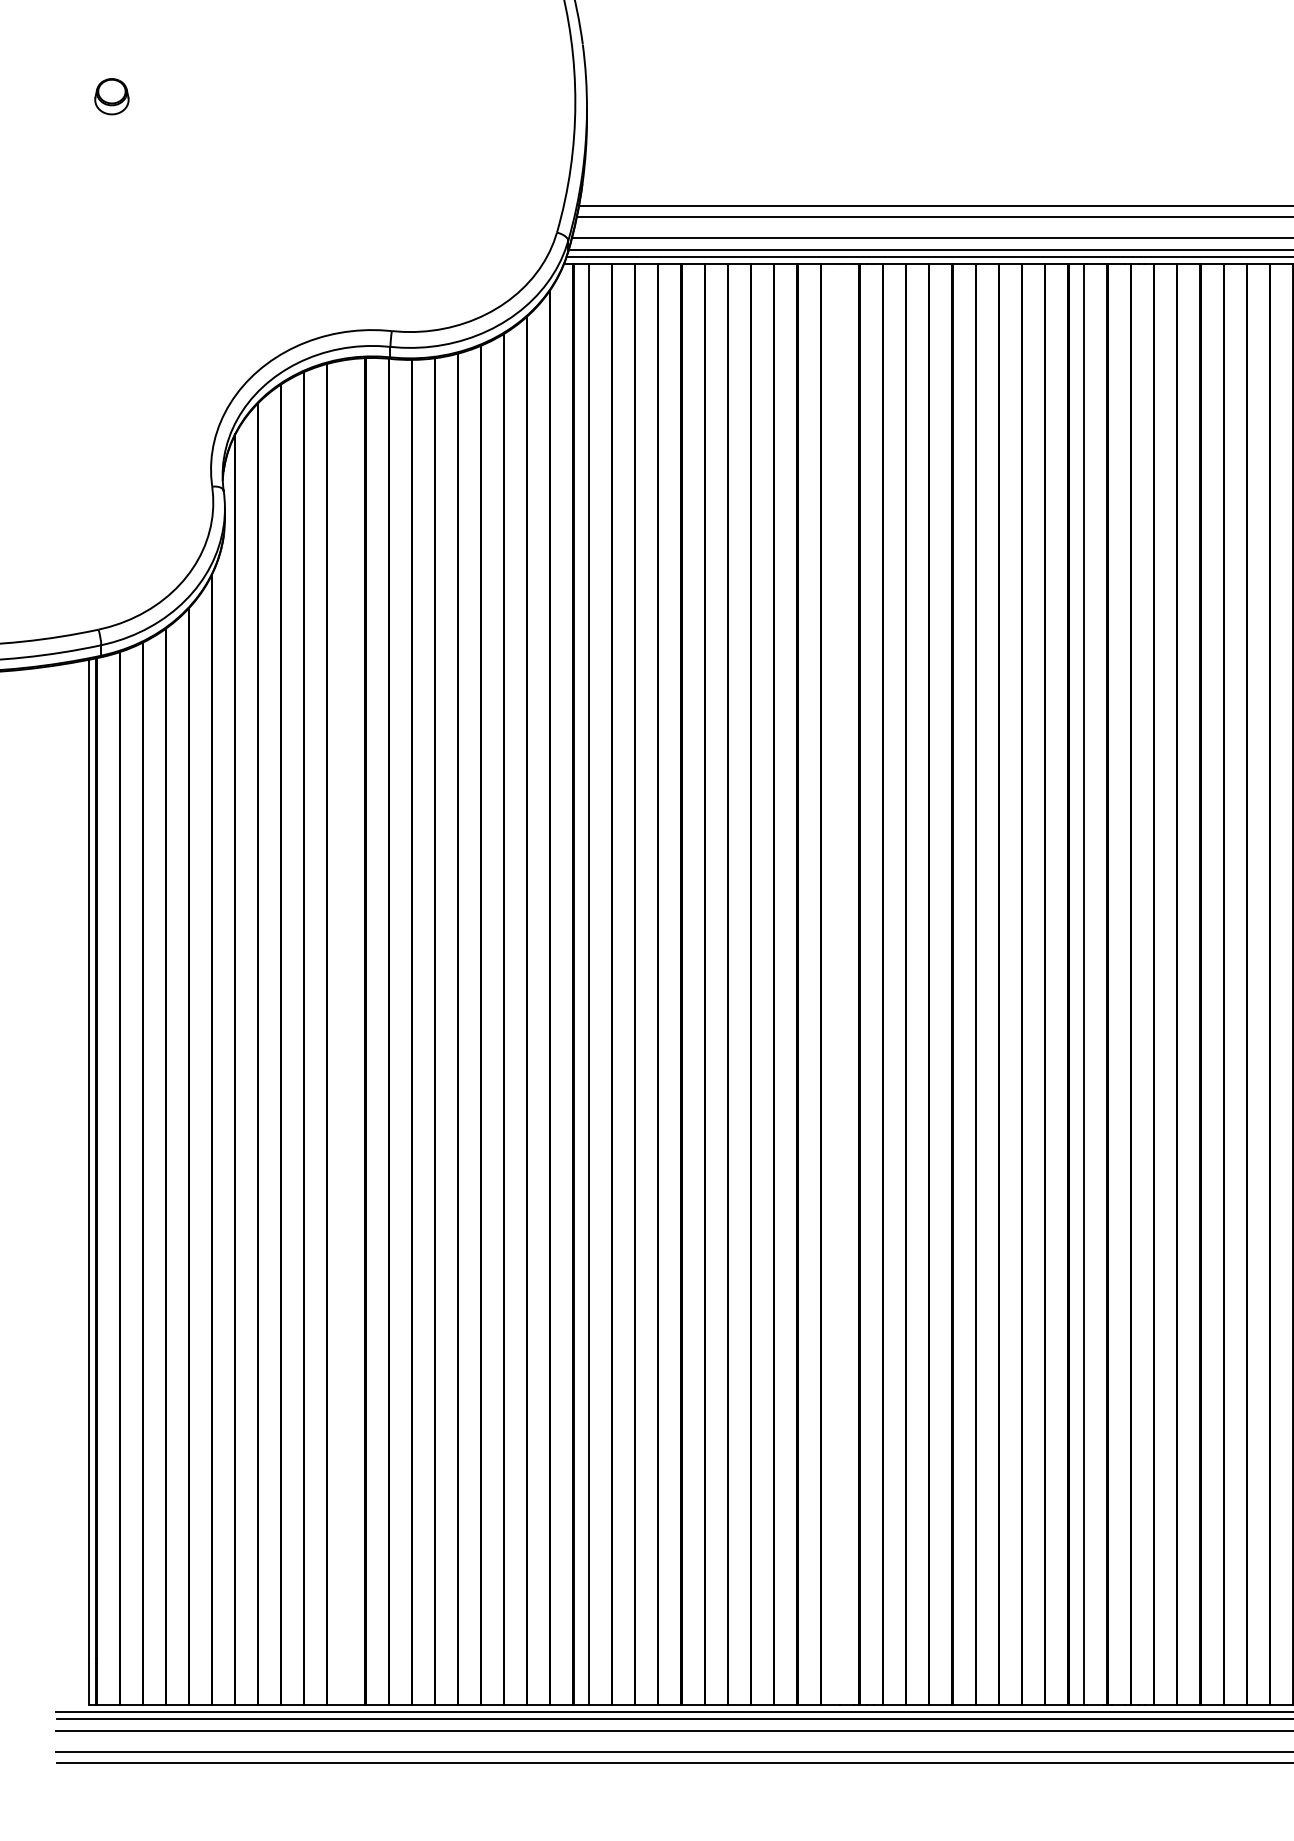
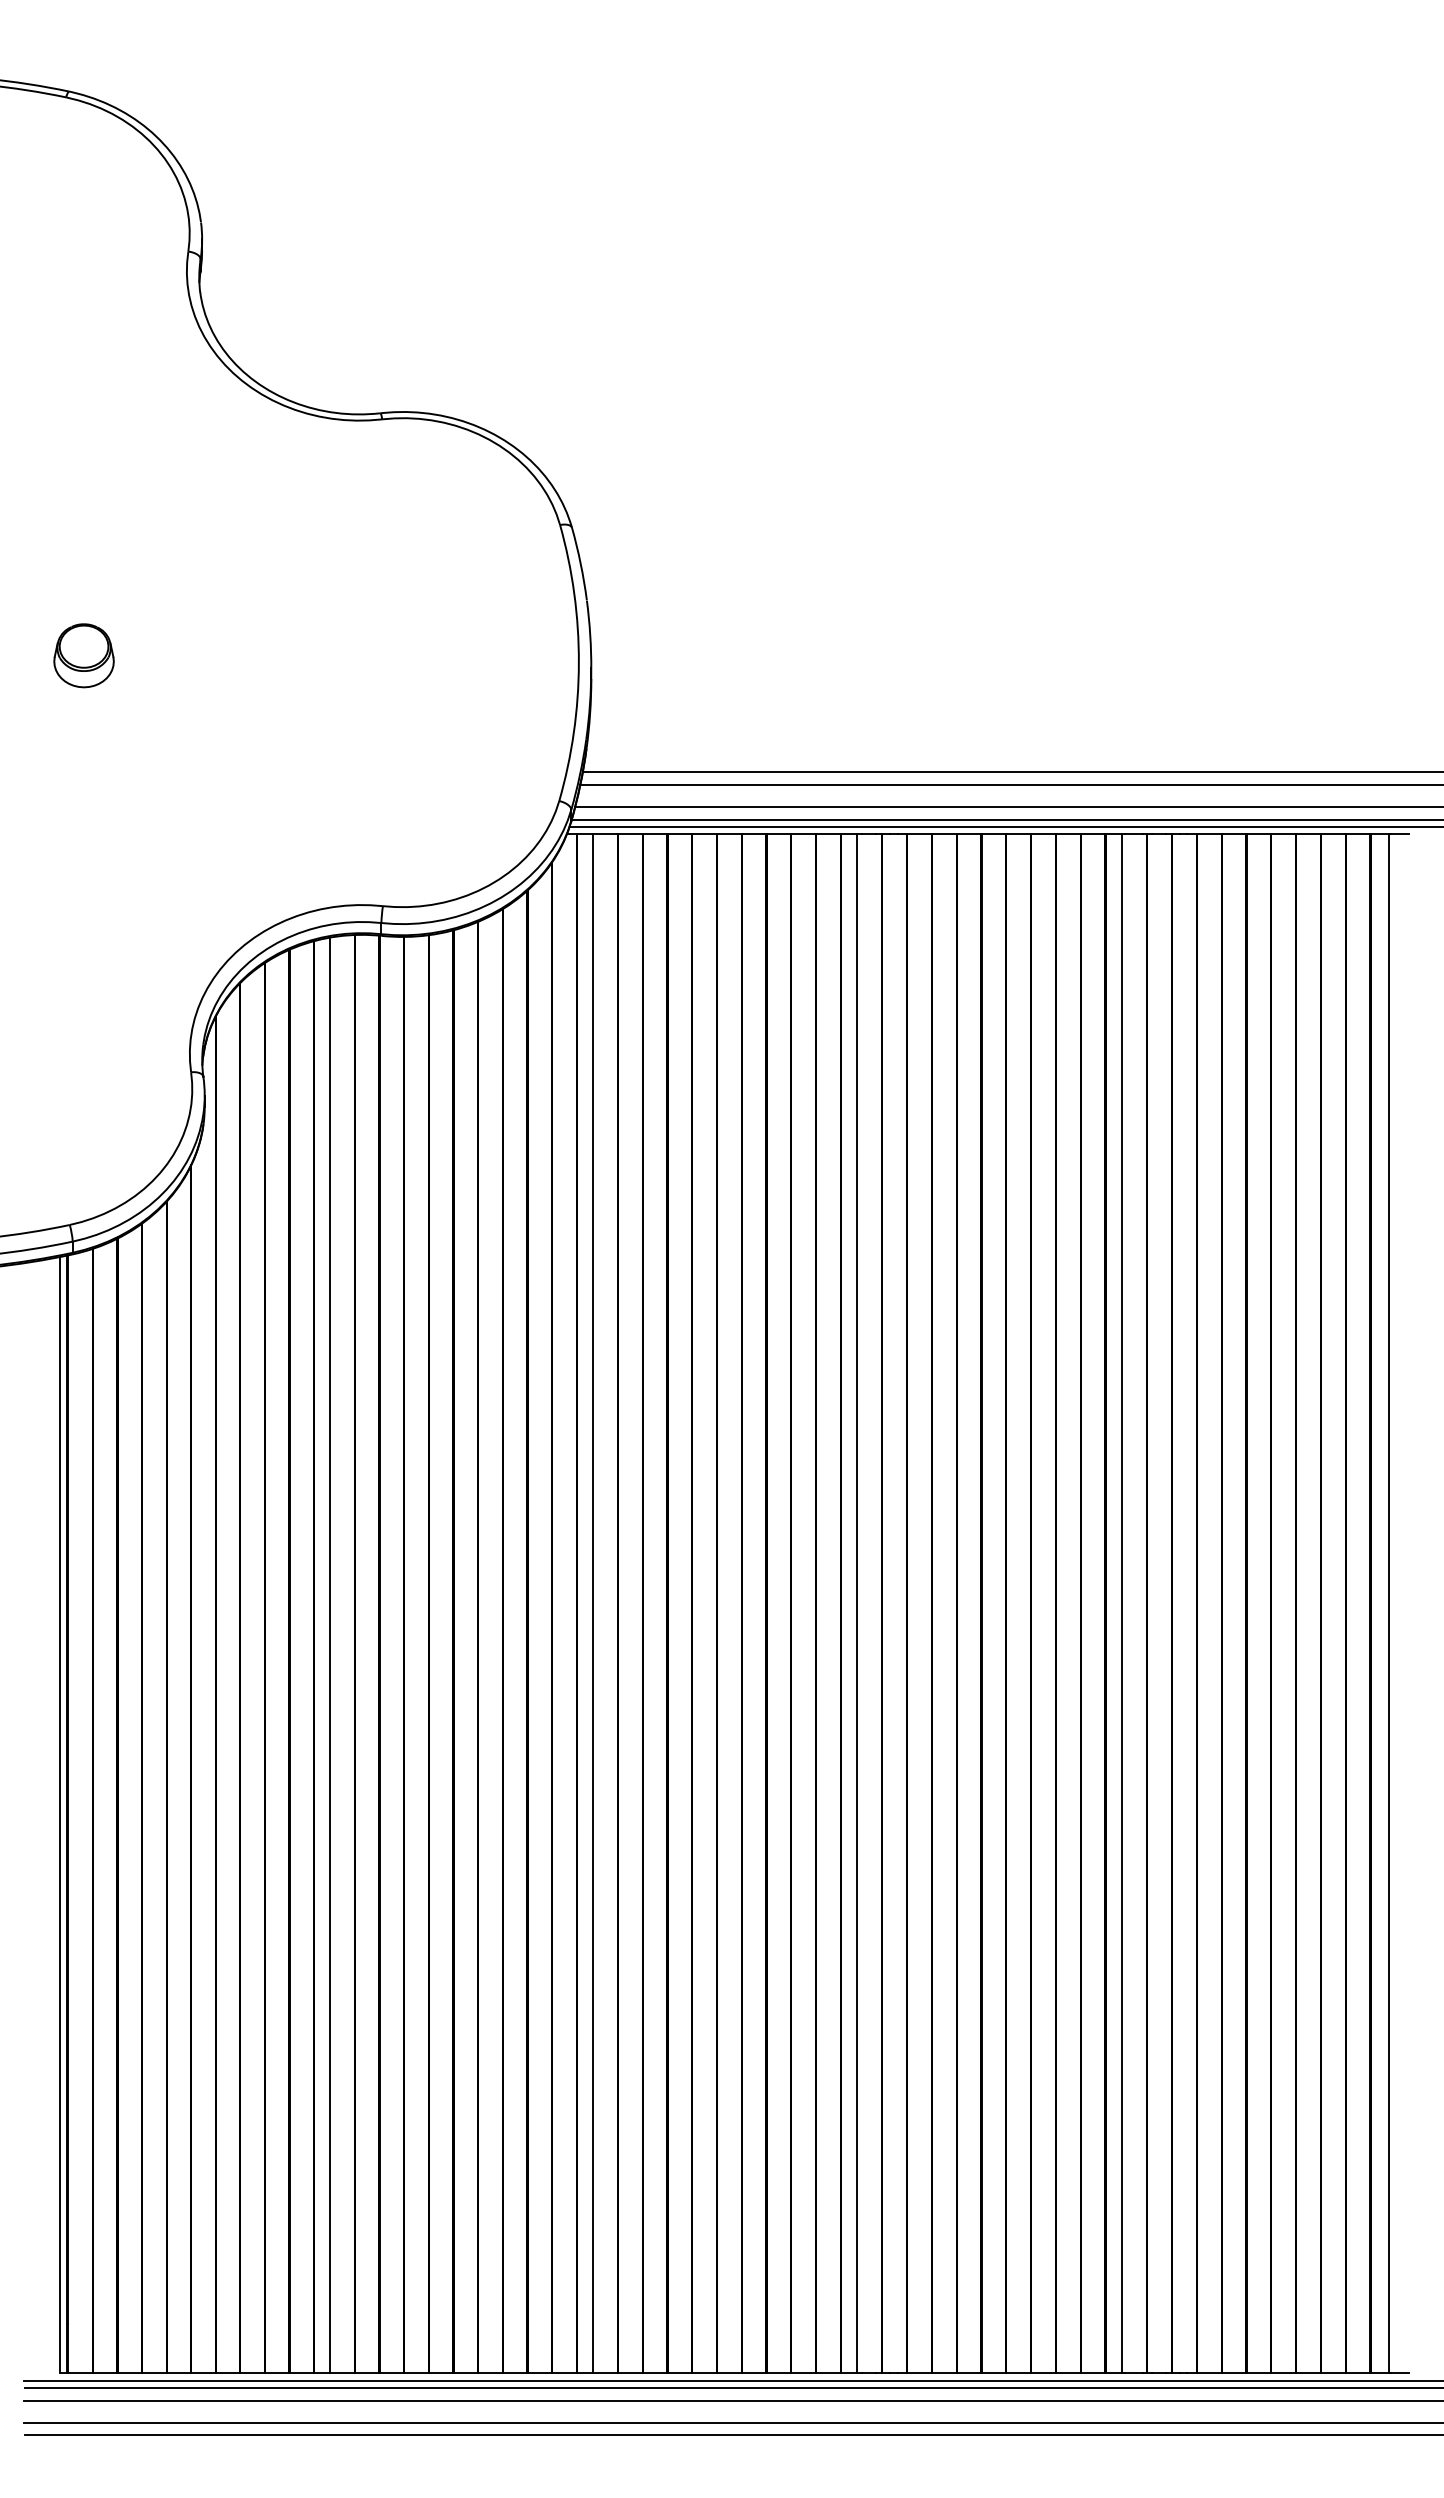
part: (111, 96) -> (83, 655), size x1.67
line: (836, 984) -> (857, 1603), added
line: (342, 1032) -> (330, 1655), added

